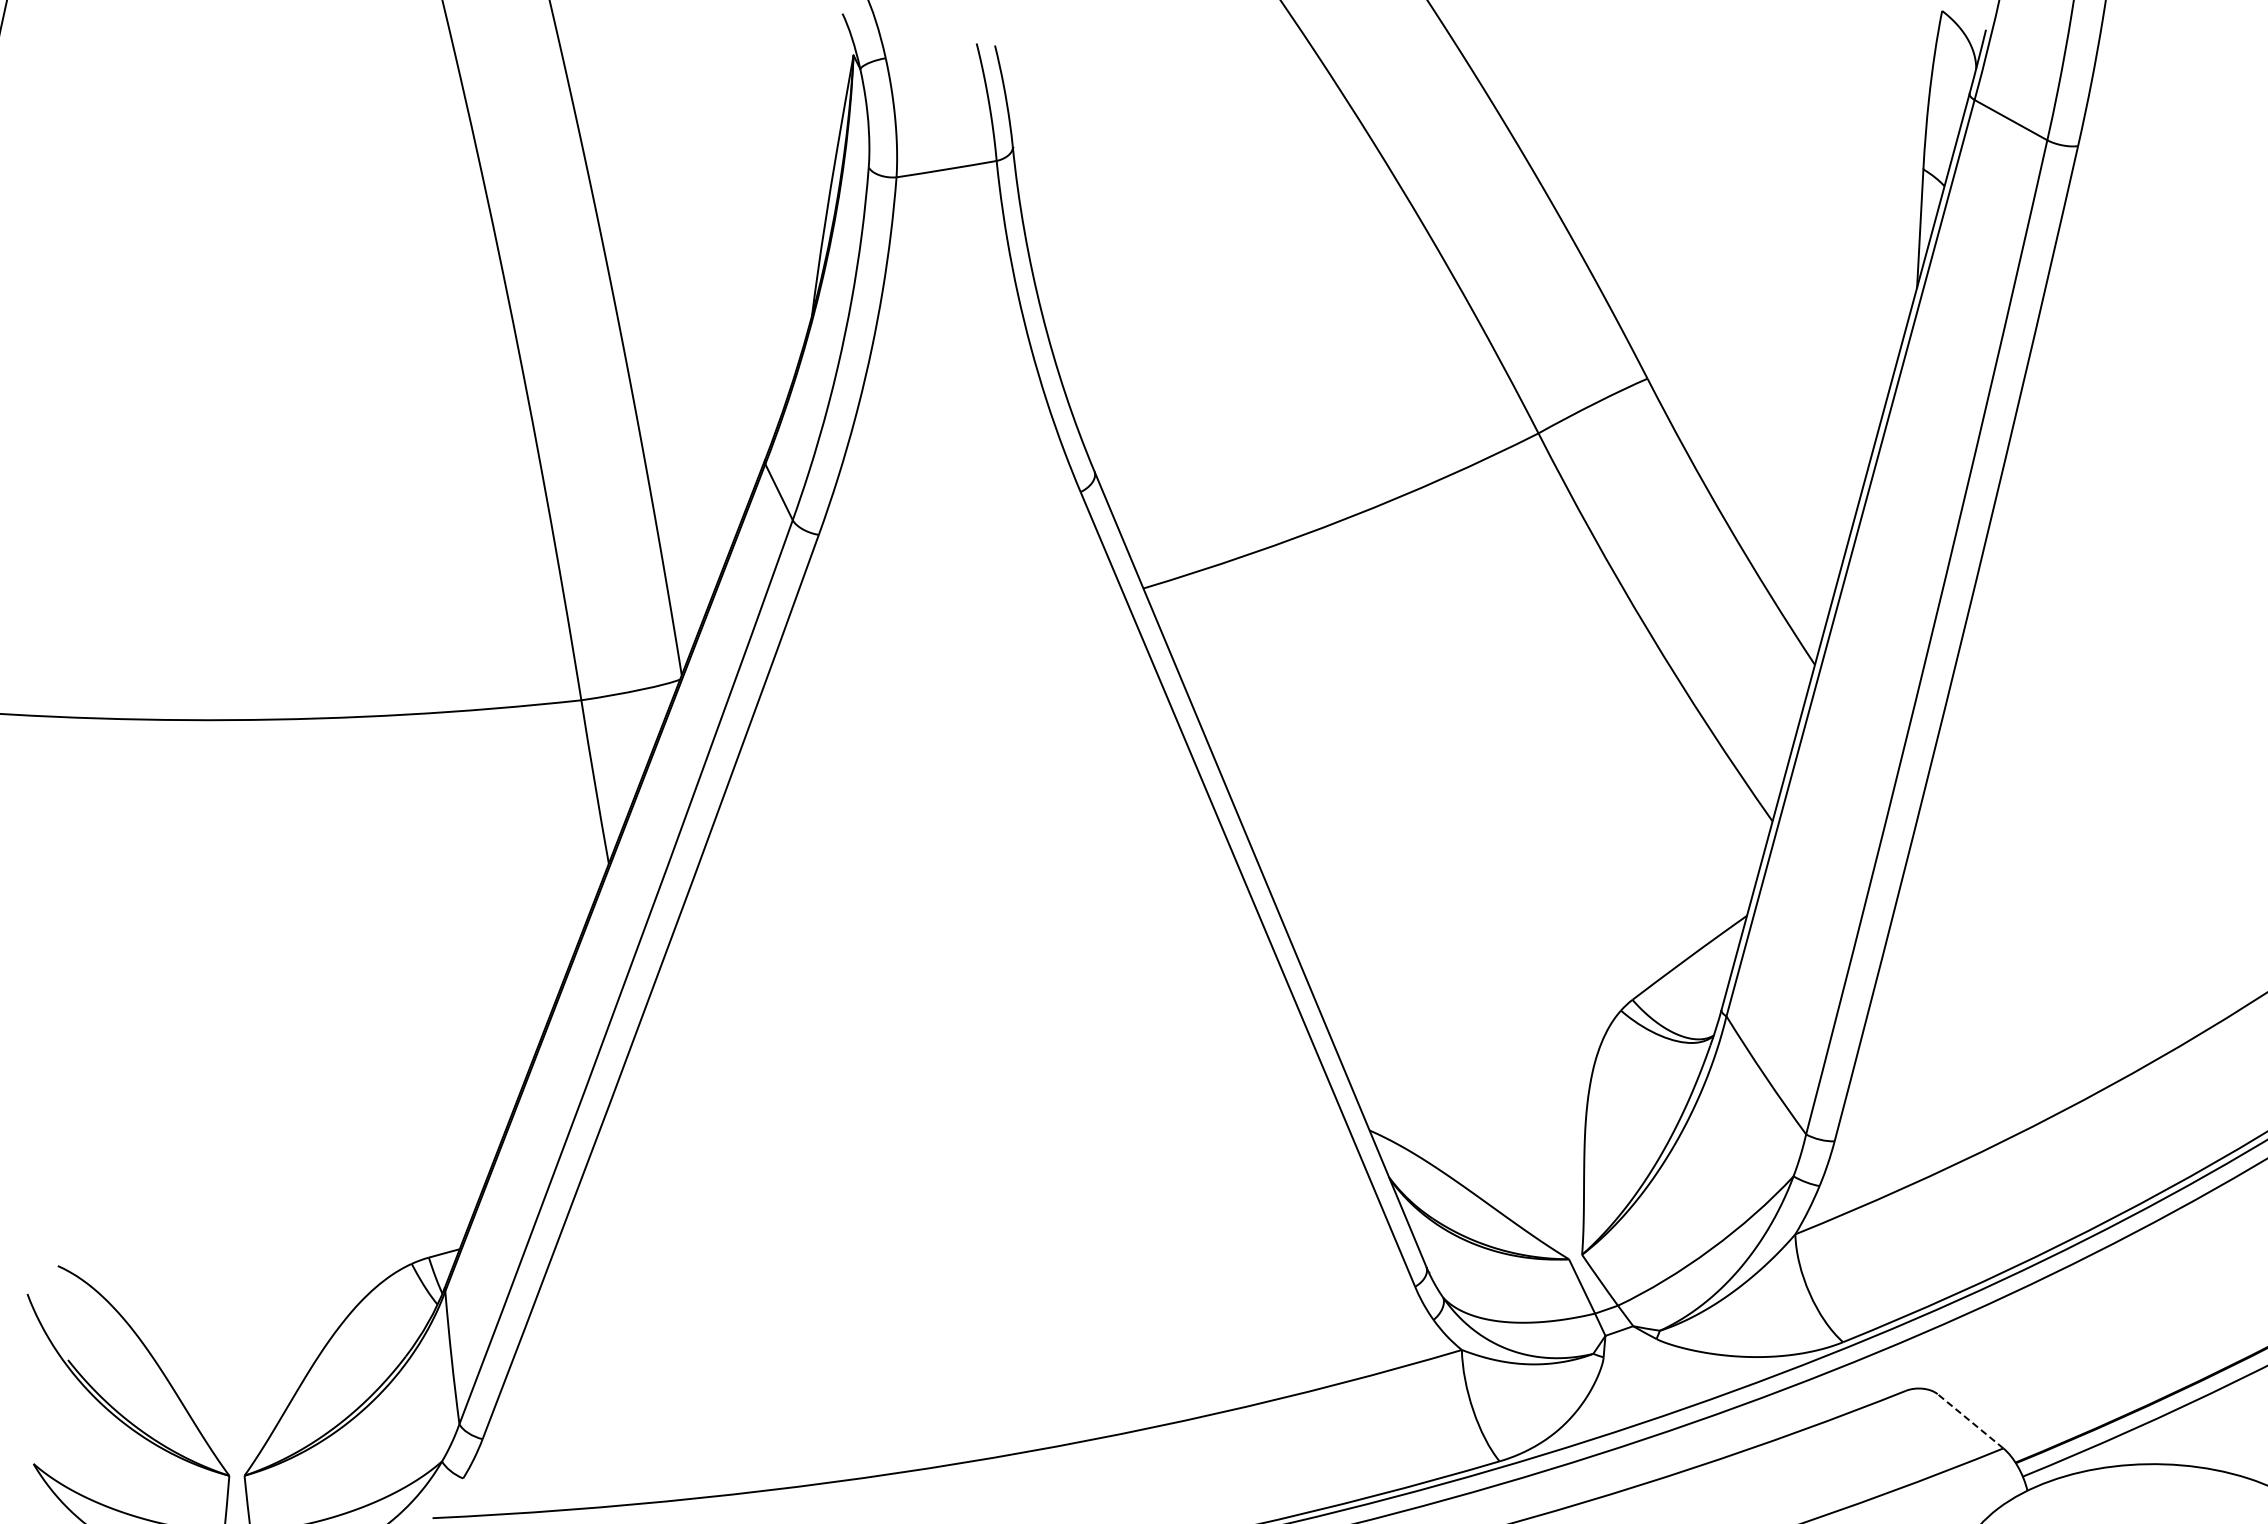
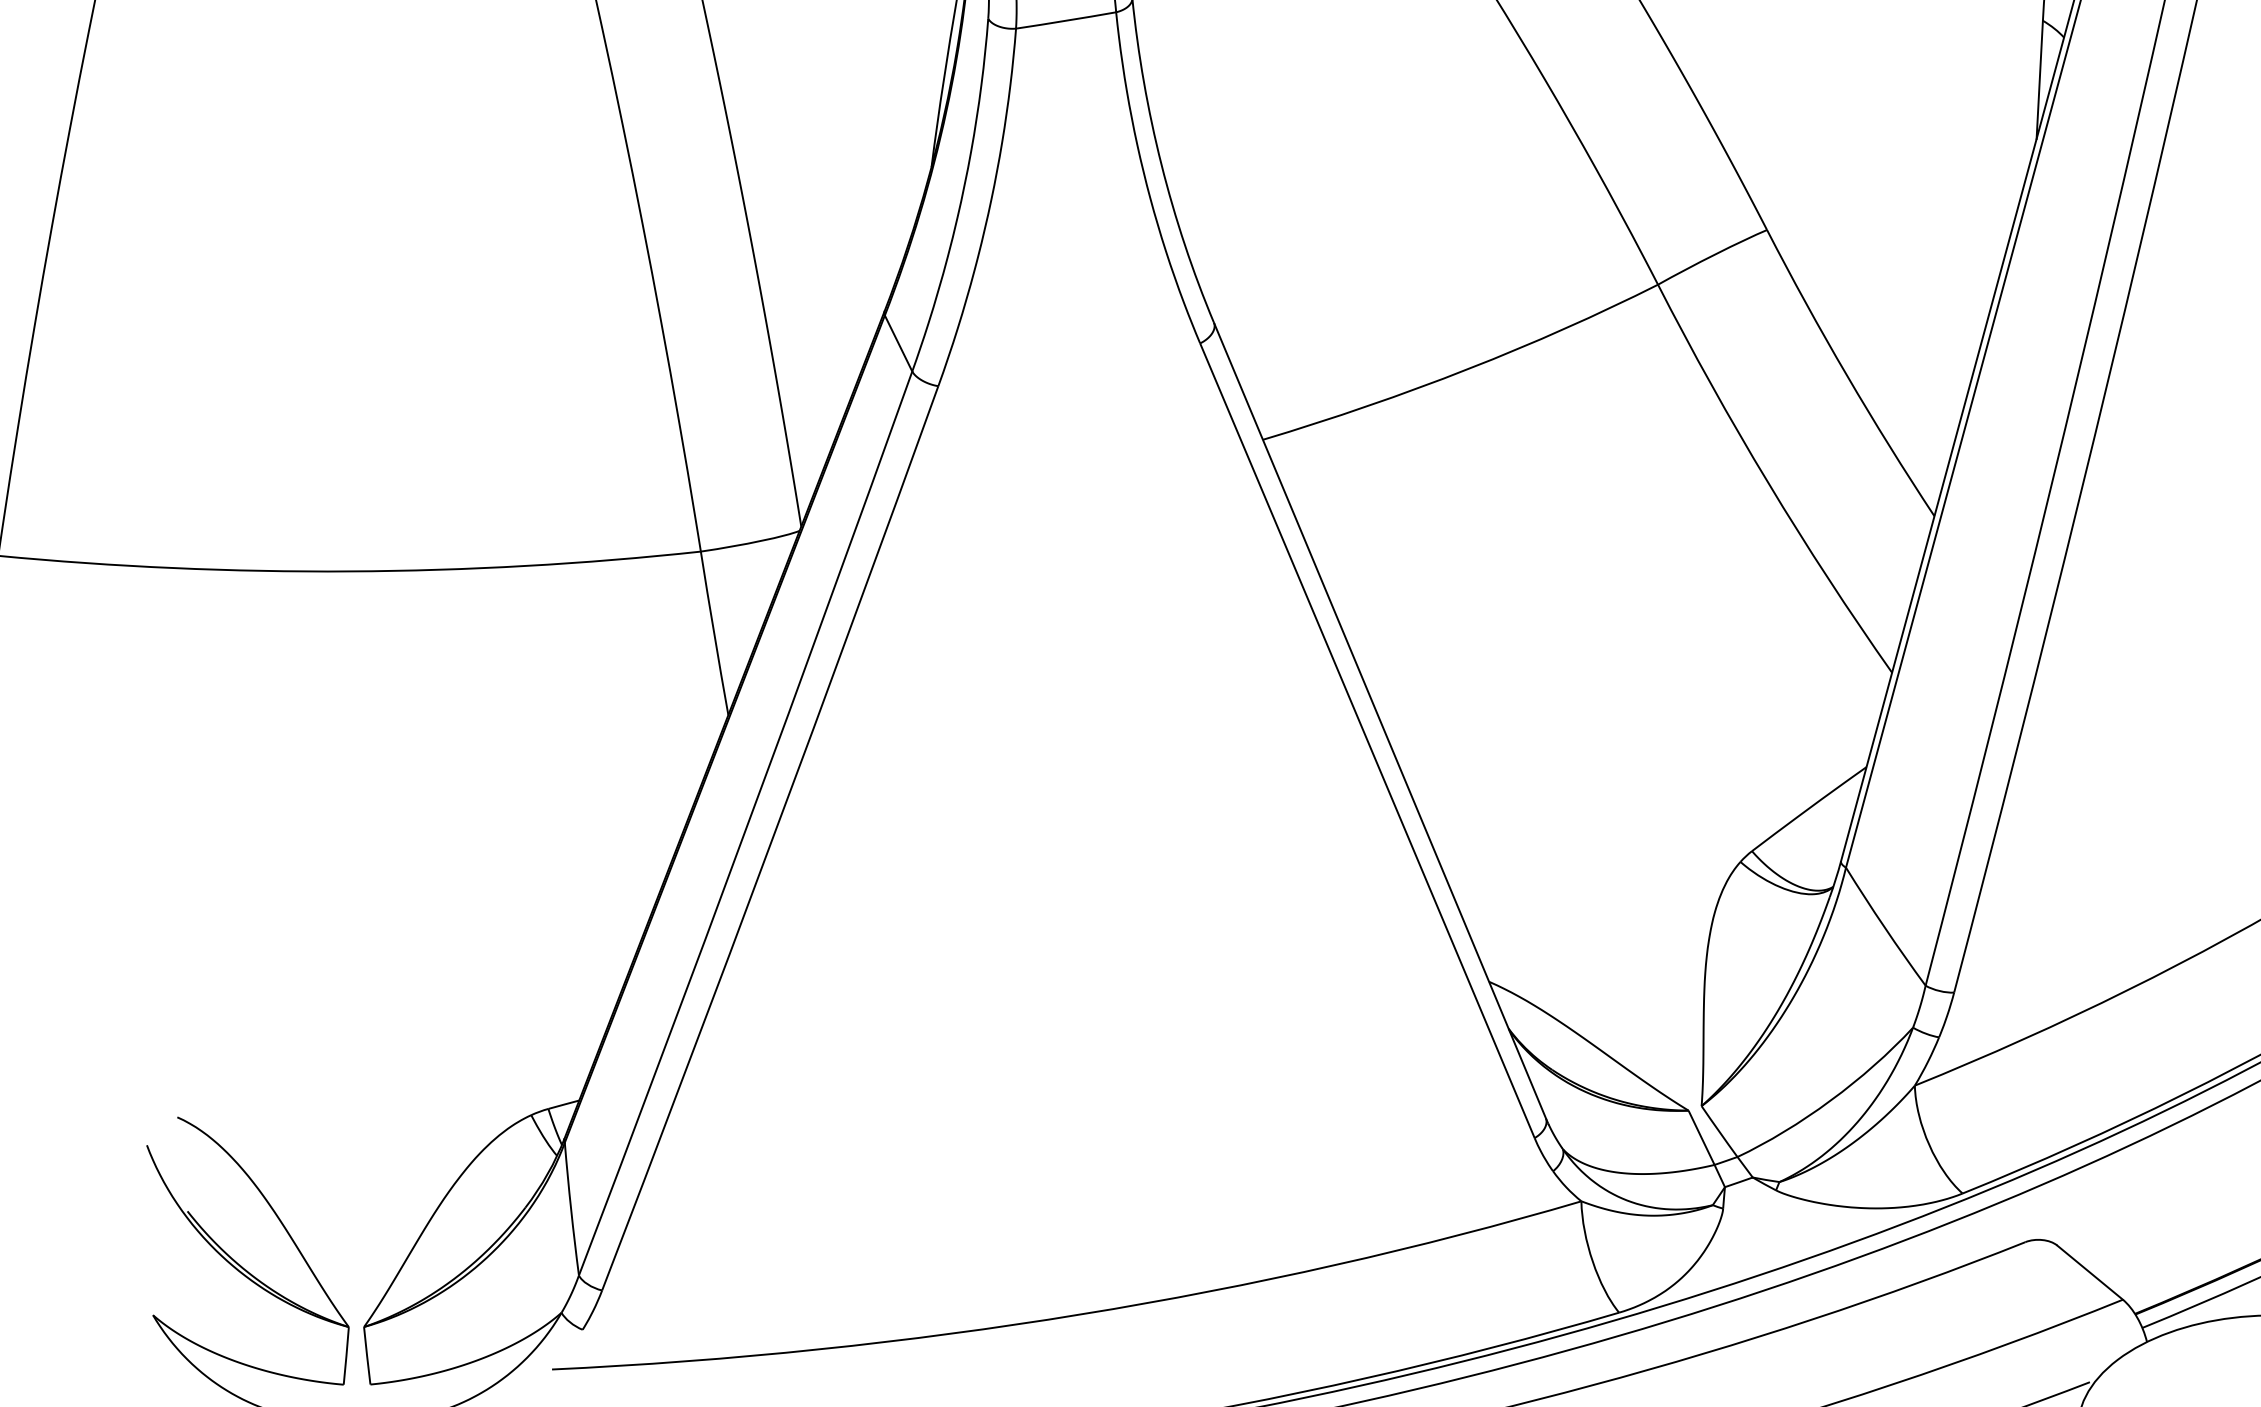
line: (1970, 1421) -> (2090, 1272), dashed -> solid

